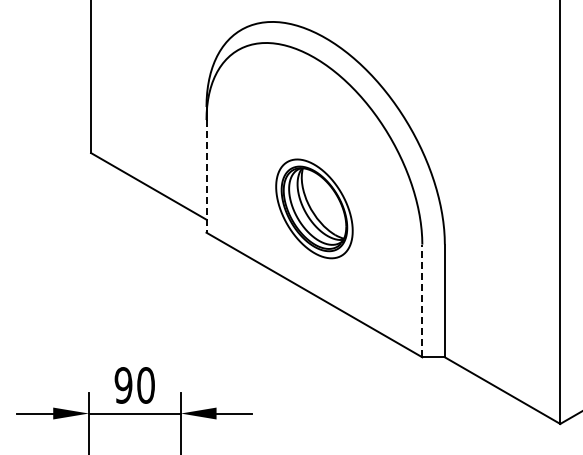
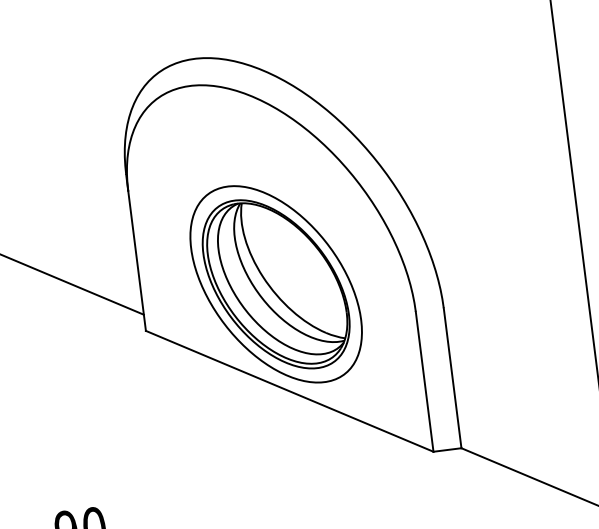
line: (206, 176) -> (137, 261), dashed -> solid
part: (314, 208) -> (276, 283), size x1.67
line: (422, 300) -> (424, 381), dashed -> solid

